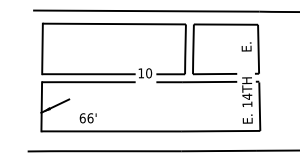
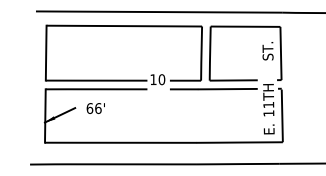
text: (246, 47) -> (267, 51), E. -> ST.
text: (247, 96) -> (268, 104), 14TH -> 11TH
text: (87, 118) -> (95, 108), moved

